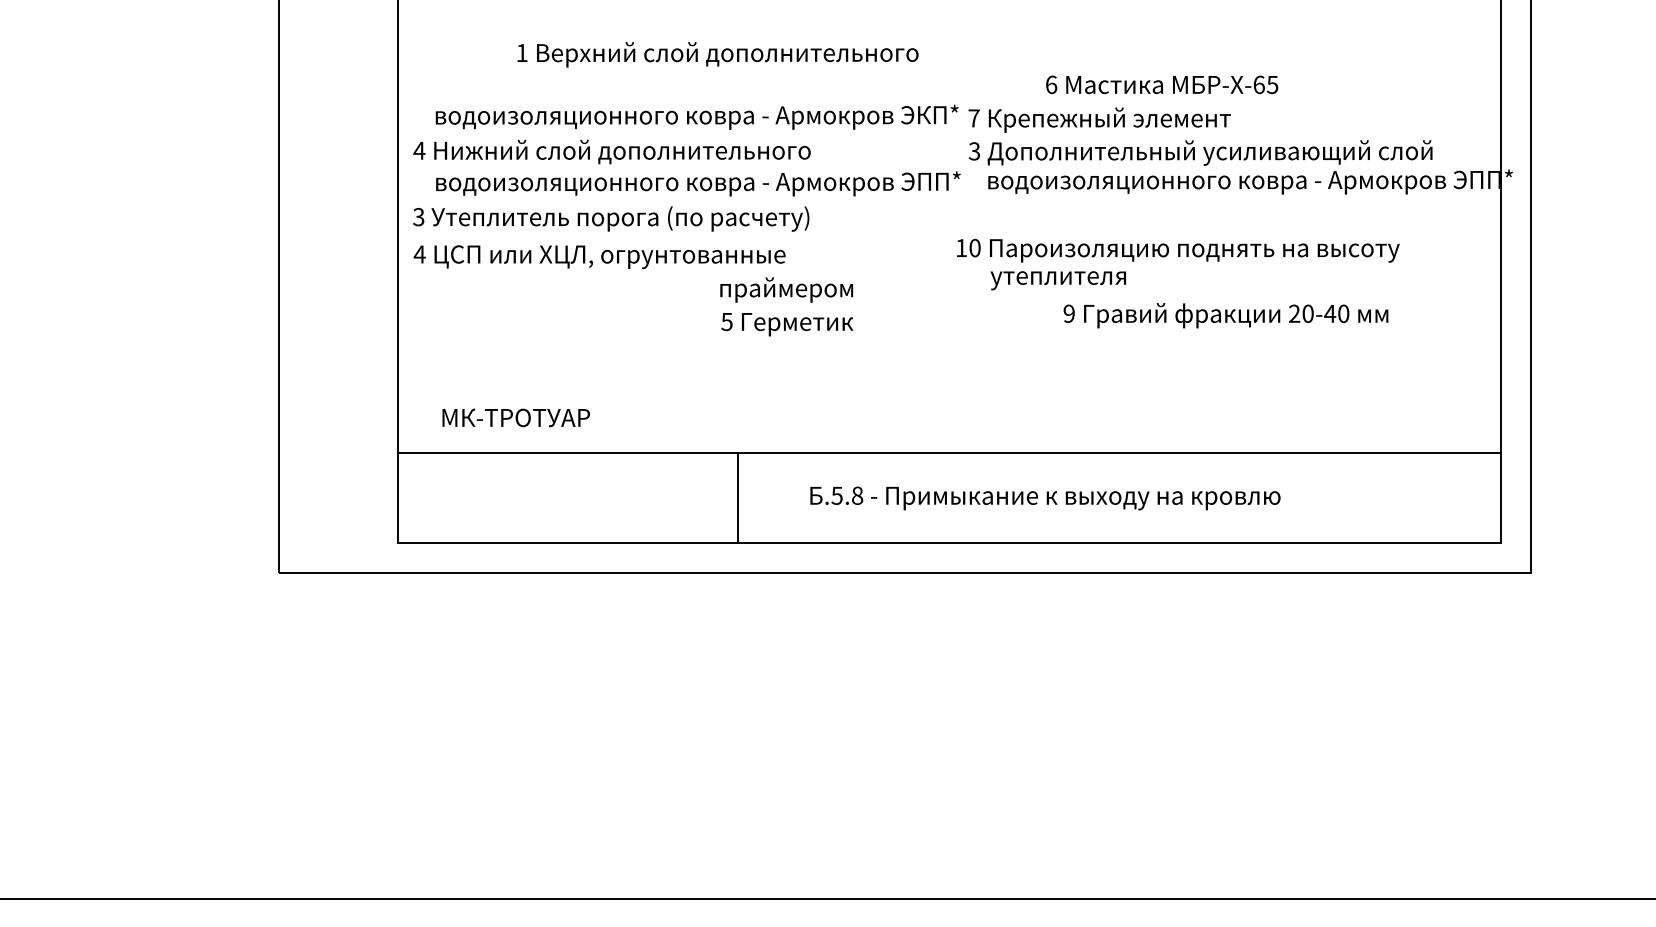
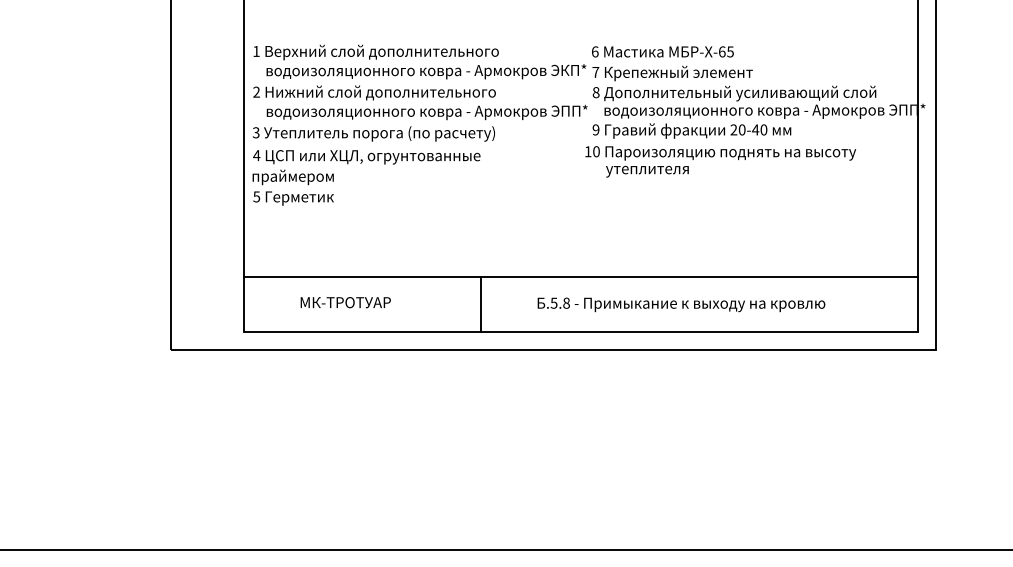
text: (716, 54) -> (375, 52), moved
text: (1161, 84) -> (662, 51), moved
text: (419, 149) -> (256, 91), 4 -> 2
text: (973, 151) -> (595, 92), 3 -> 8
text: (785, 306) -> (292, 187), moved
text: (1225, 314) -> (691, 130), moved
text: (515, 417) -> (345, 302), moved
line: (738, 497) -> (480, 304), moved
text: (1045, 497) -> (681, 304), moved

